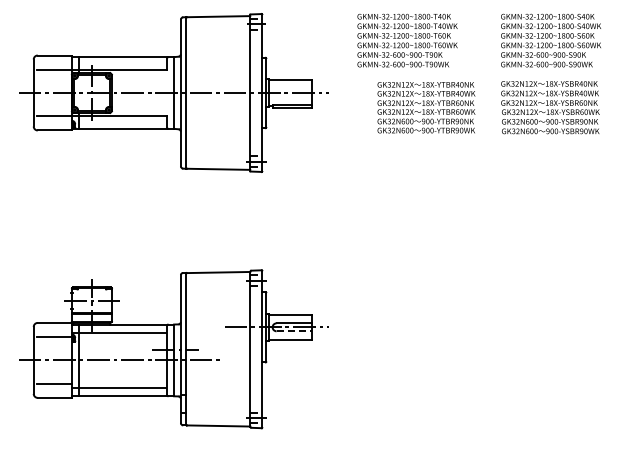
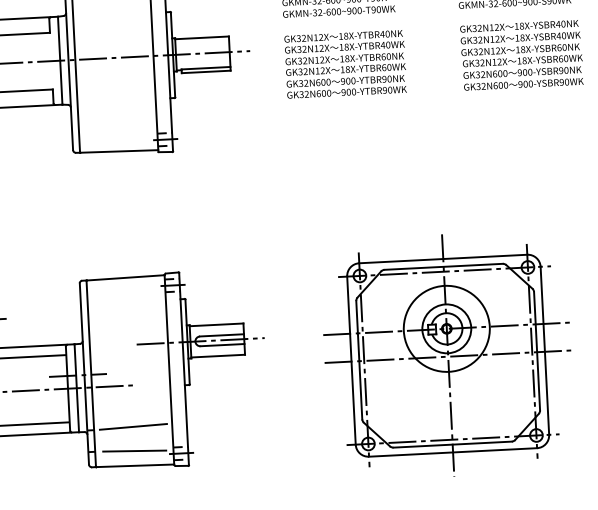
text: (426, 107) -> (345, 64), moved
line: (294, 331) -> (222, 345), dashed -> solid
part: (477, 346) -> (447, 352), added
line: (218, 394) -> (133, 427), added
line: (218, 413) -> (134, 450), added

